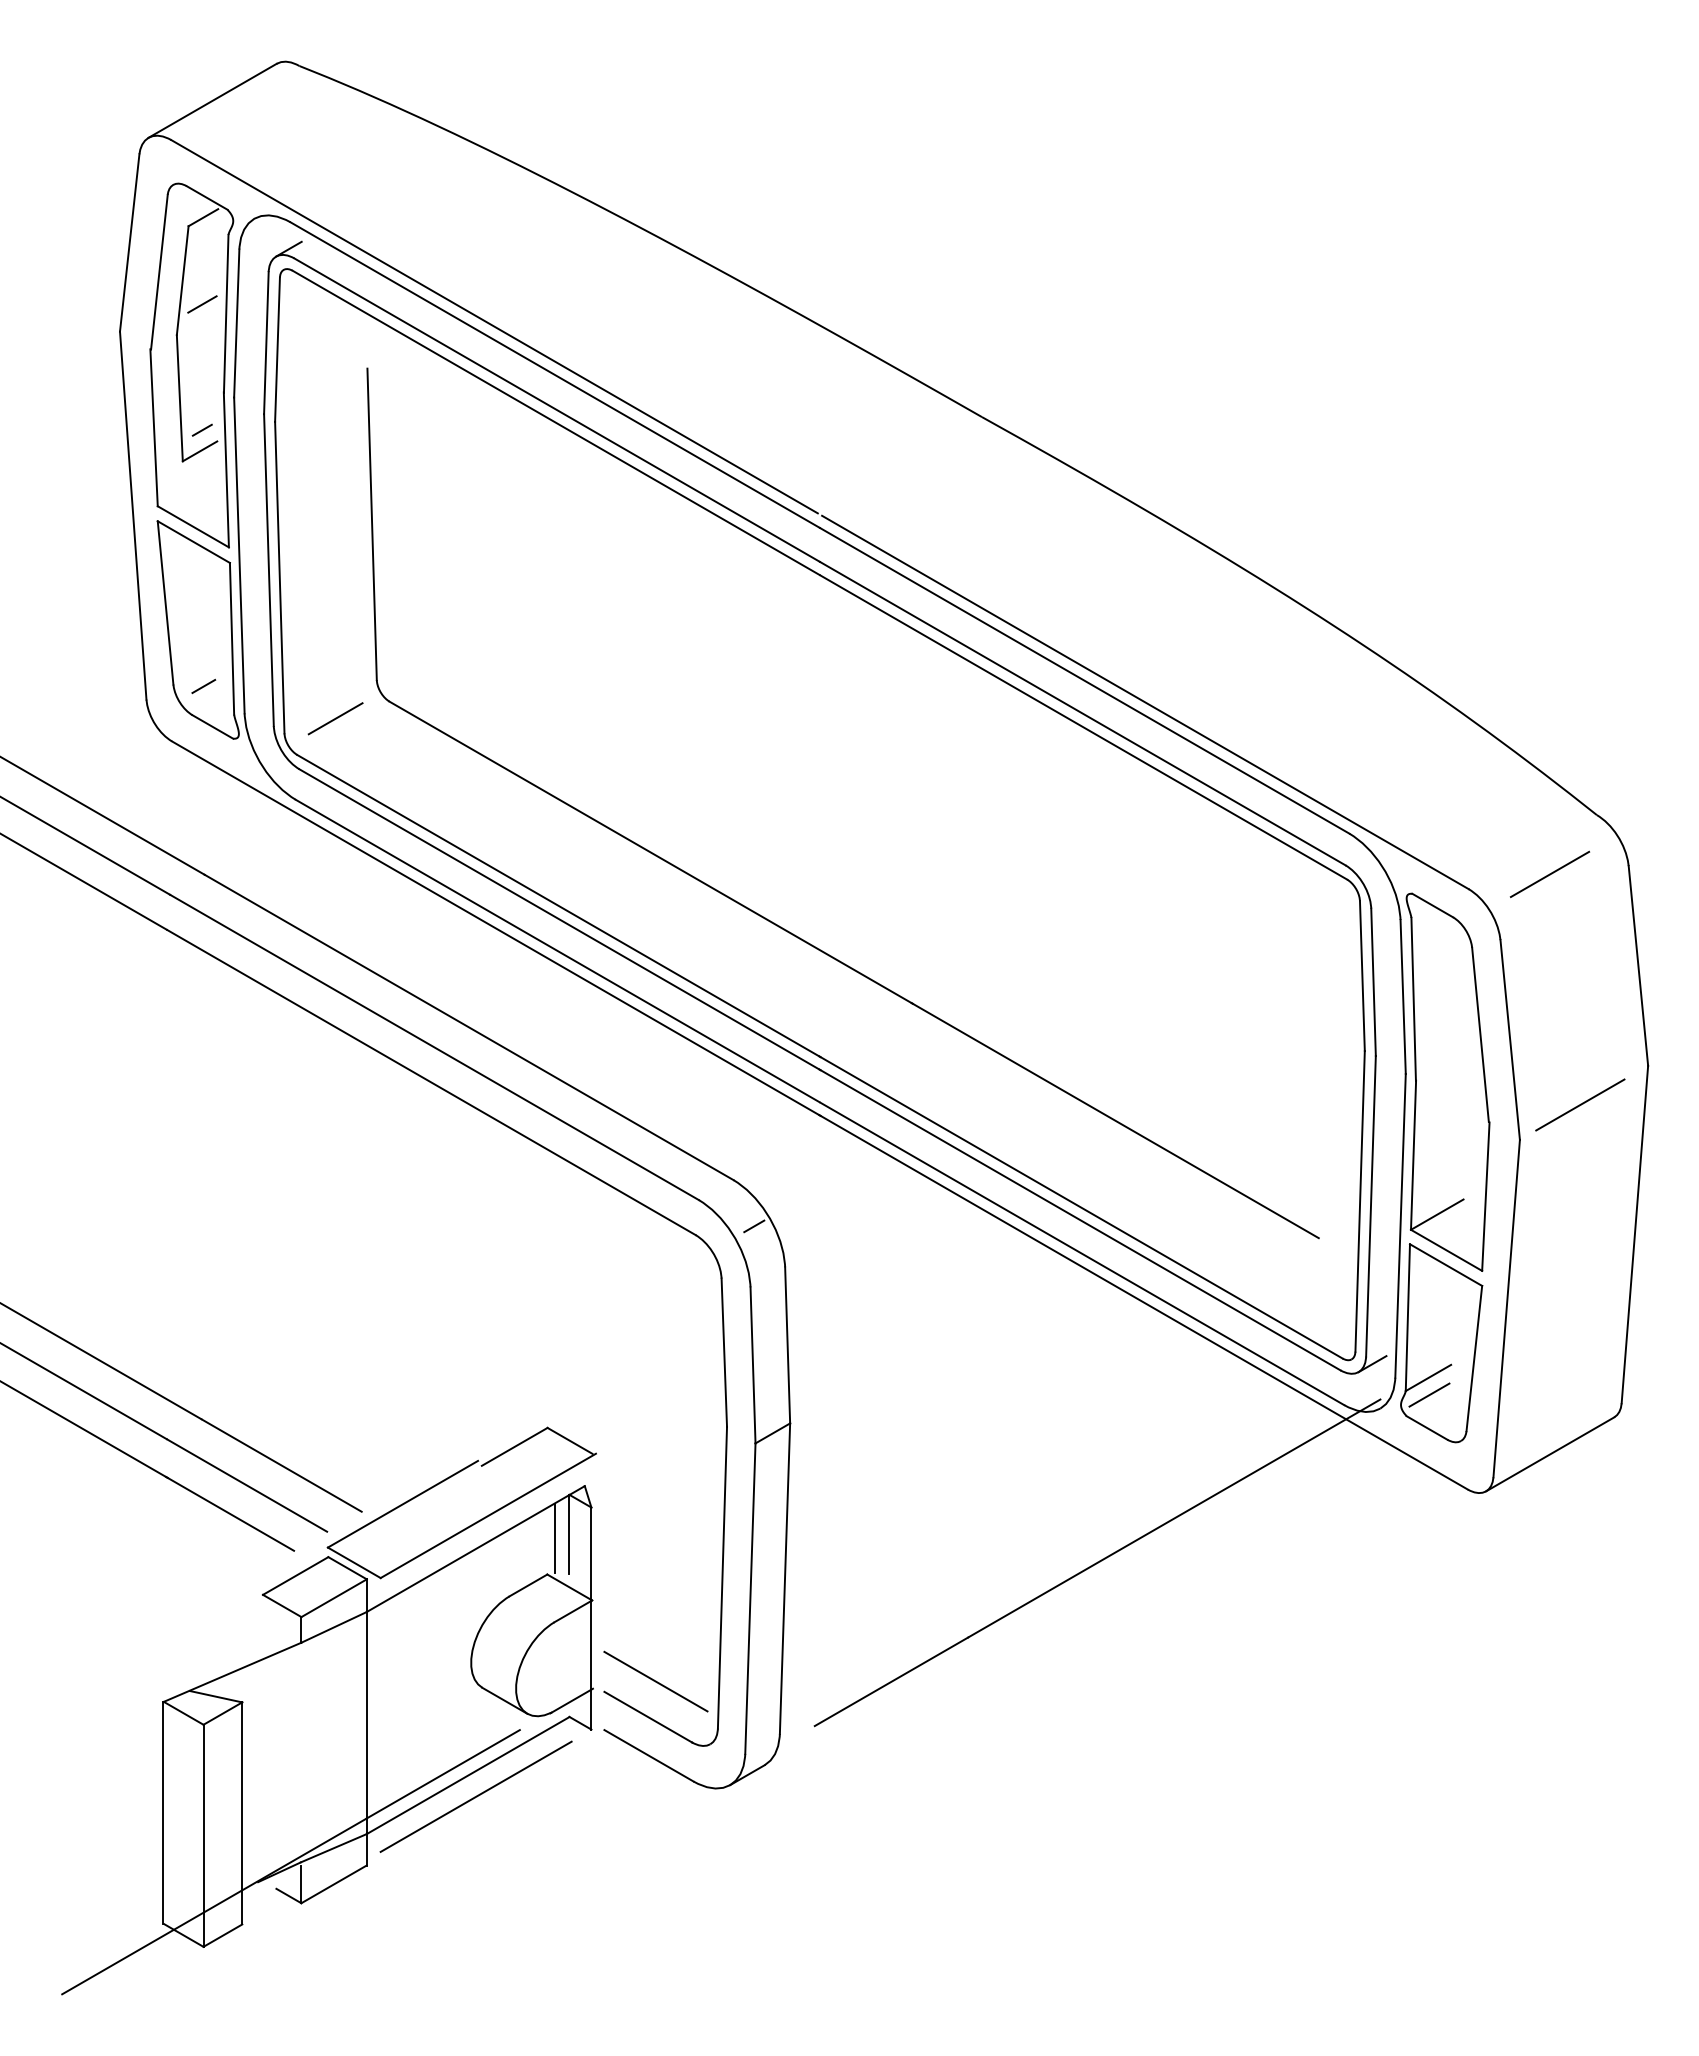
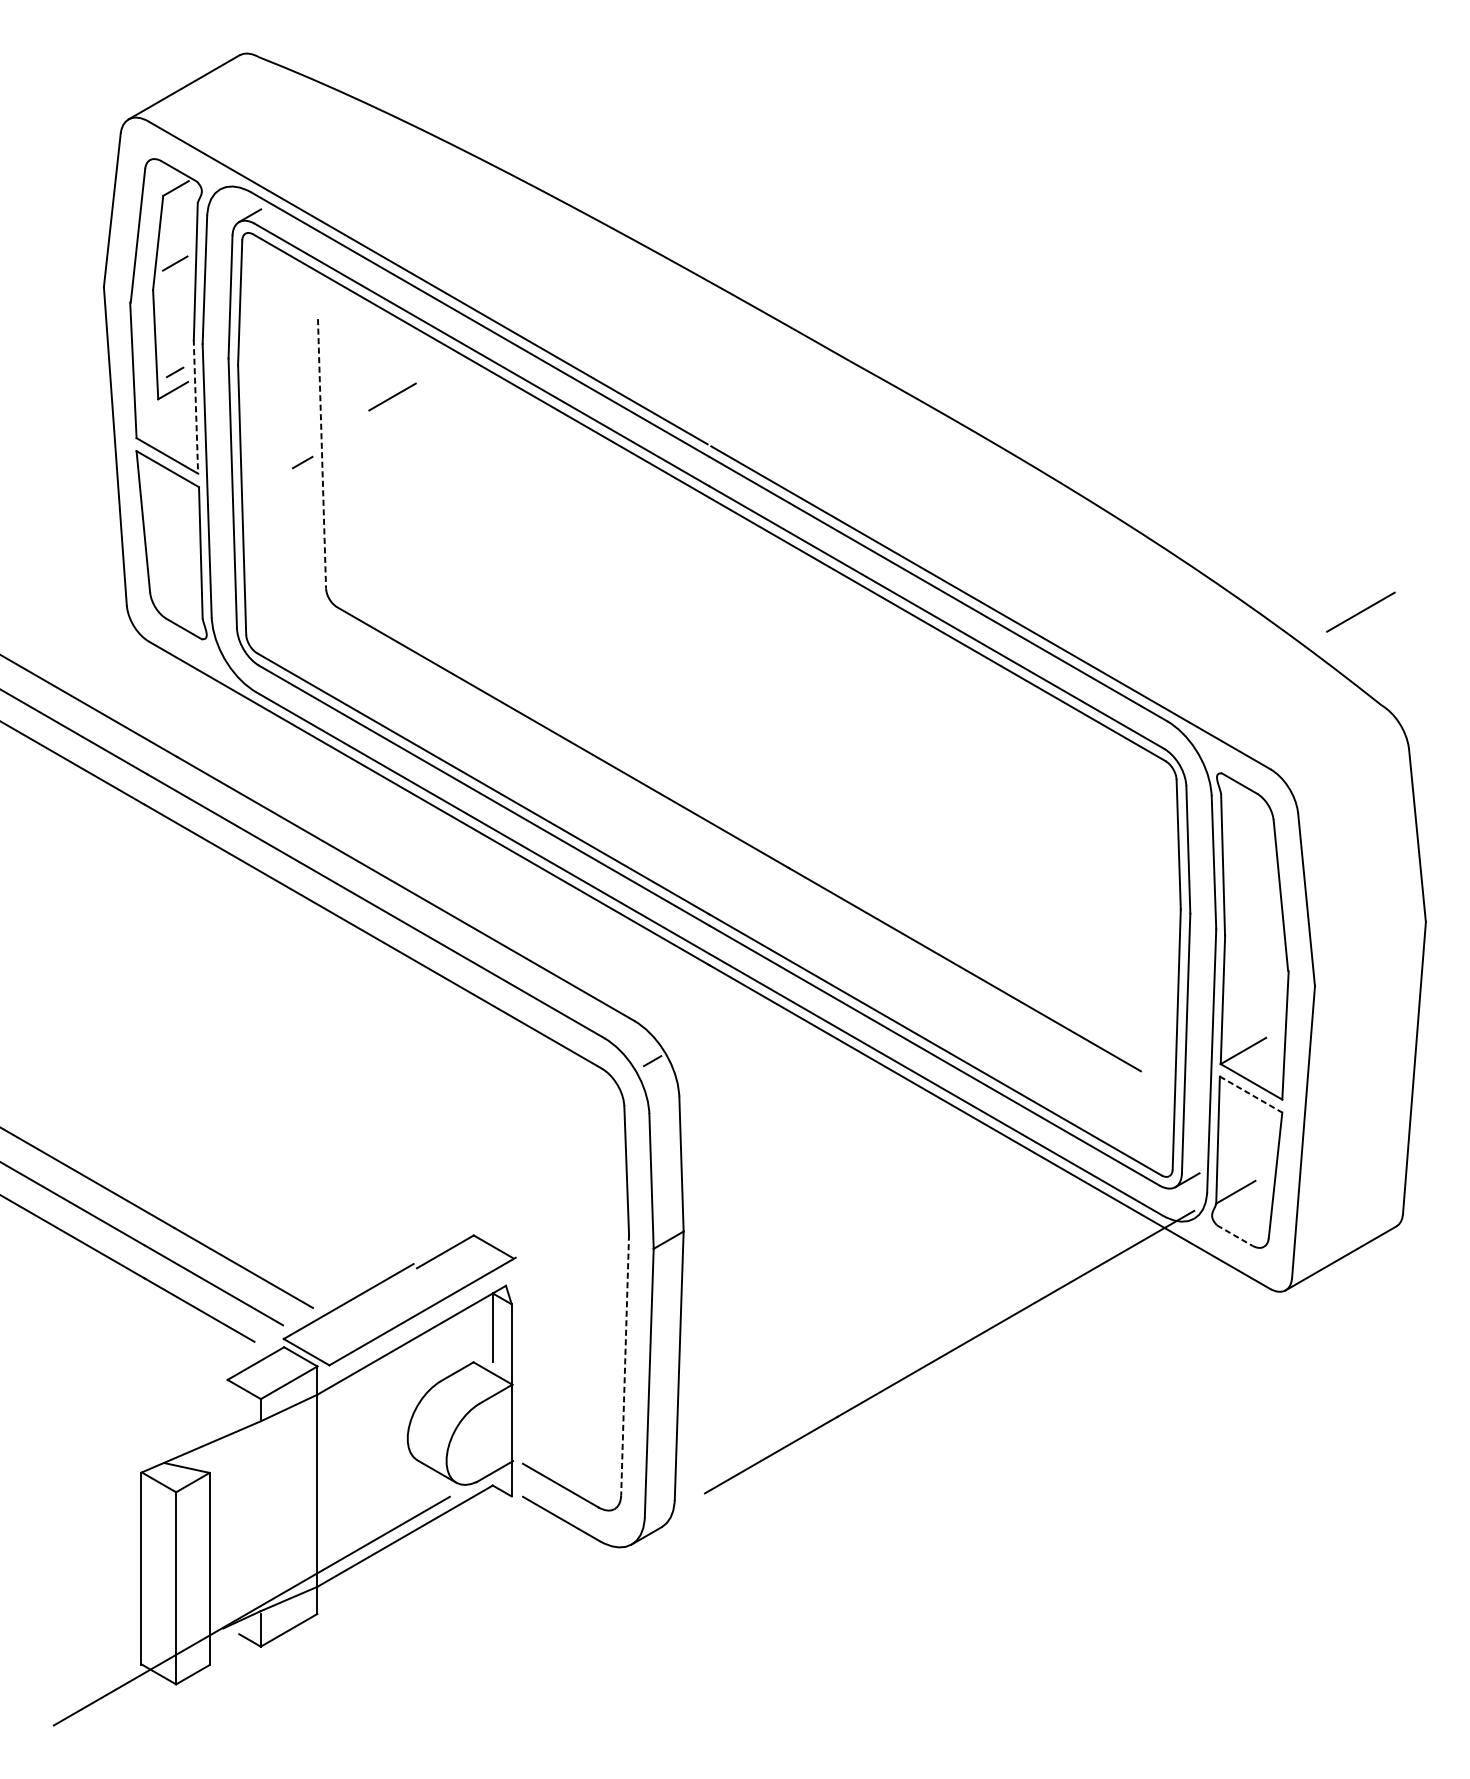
line: (226, 469) -> (196, 406), solid -> dashed
line: (372, 524) -> (322, 453), solid -> dashed
line: (203, 686) -> (302, 462), moved
line: (335, 718) -> (392, 396), moved
line: (1549, 873) -> (1360, 611), moved
line: (1580, 1104) -> (1367, 955), removed
line: (1446, 1265) -> (1251, 1094), solid -> dashed
line: (1429, 1394) -> (1236, 1206), removed
line: (1427, 1427) -> (1235, 1235), solid -> dashed
line: (554, 1538) -> (479, 1331), removed
line: (722, 1577) -> (625, 1364), solid -> dashed
line: (655, 1681) -> (567, 1454), removed
line: (475, 1796) -> (411, 1554), removed

